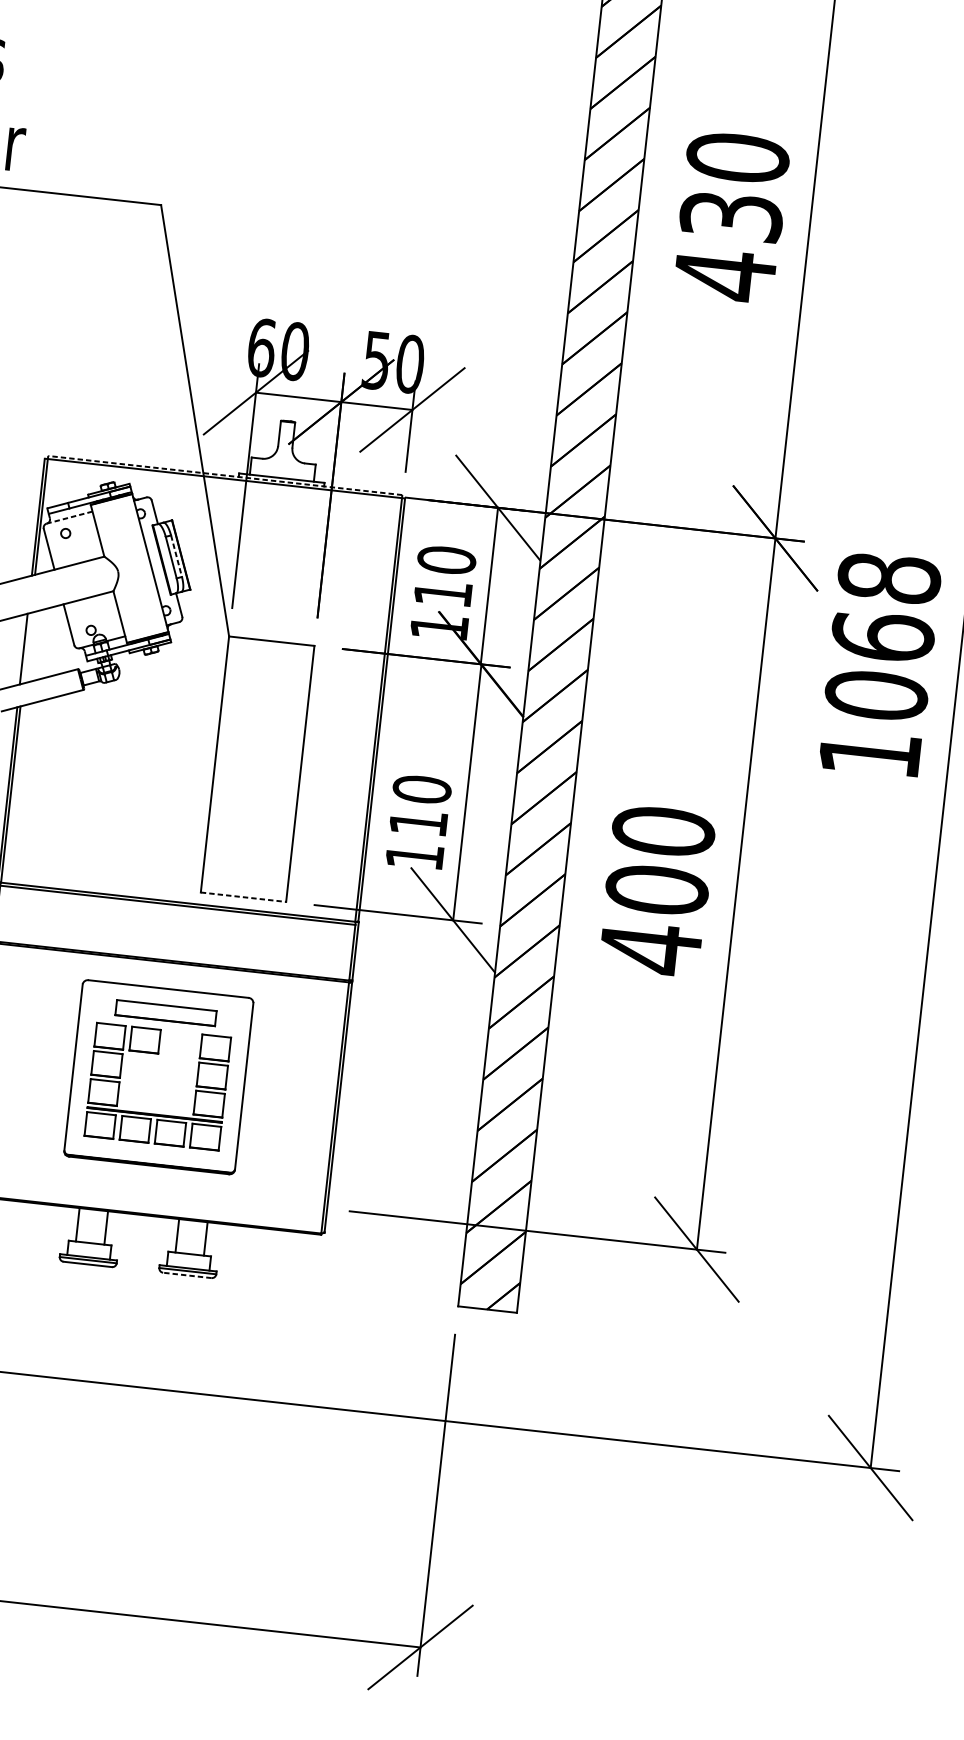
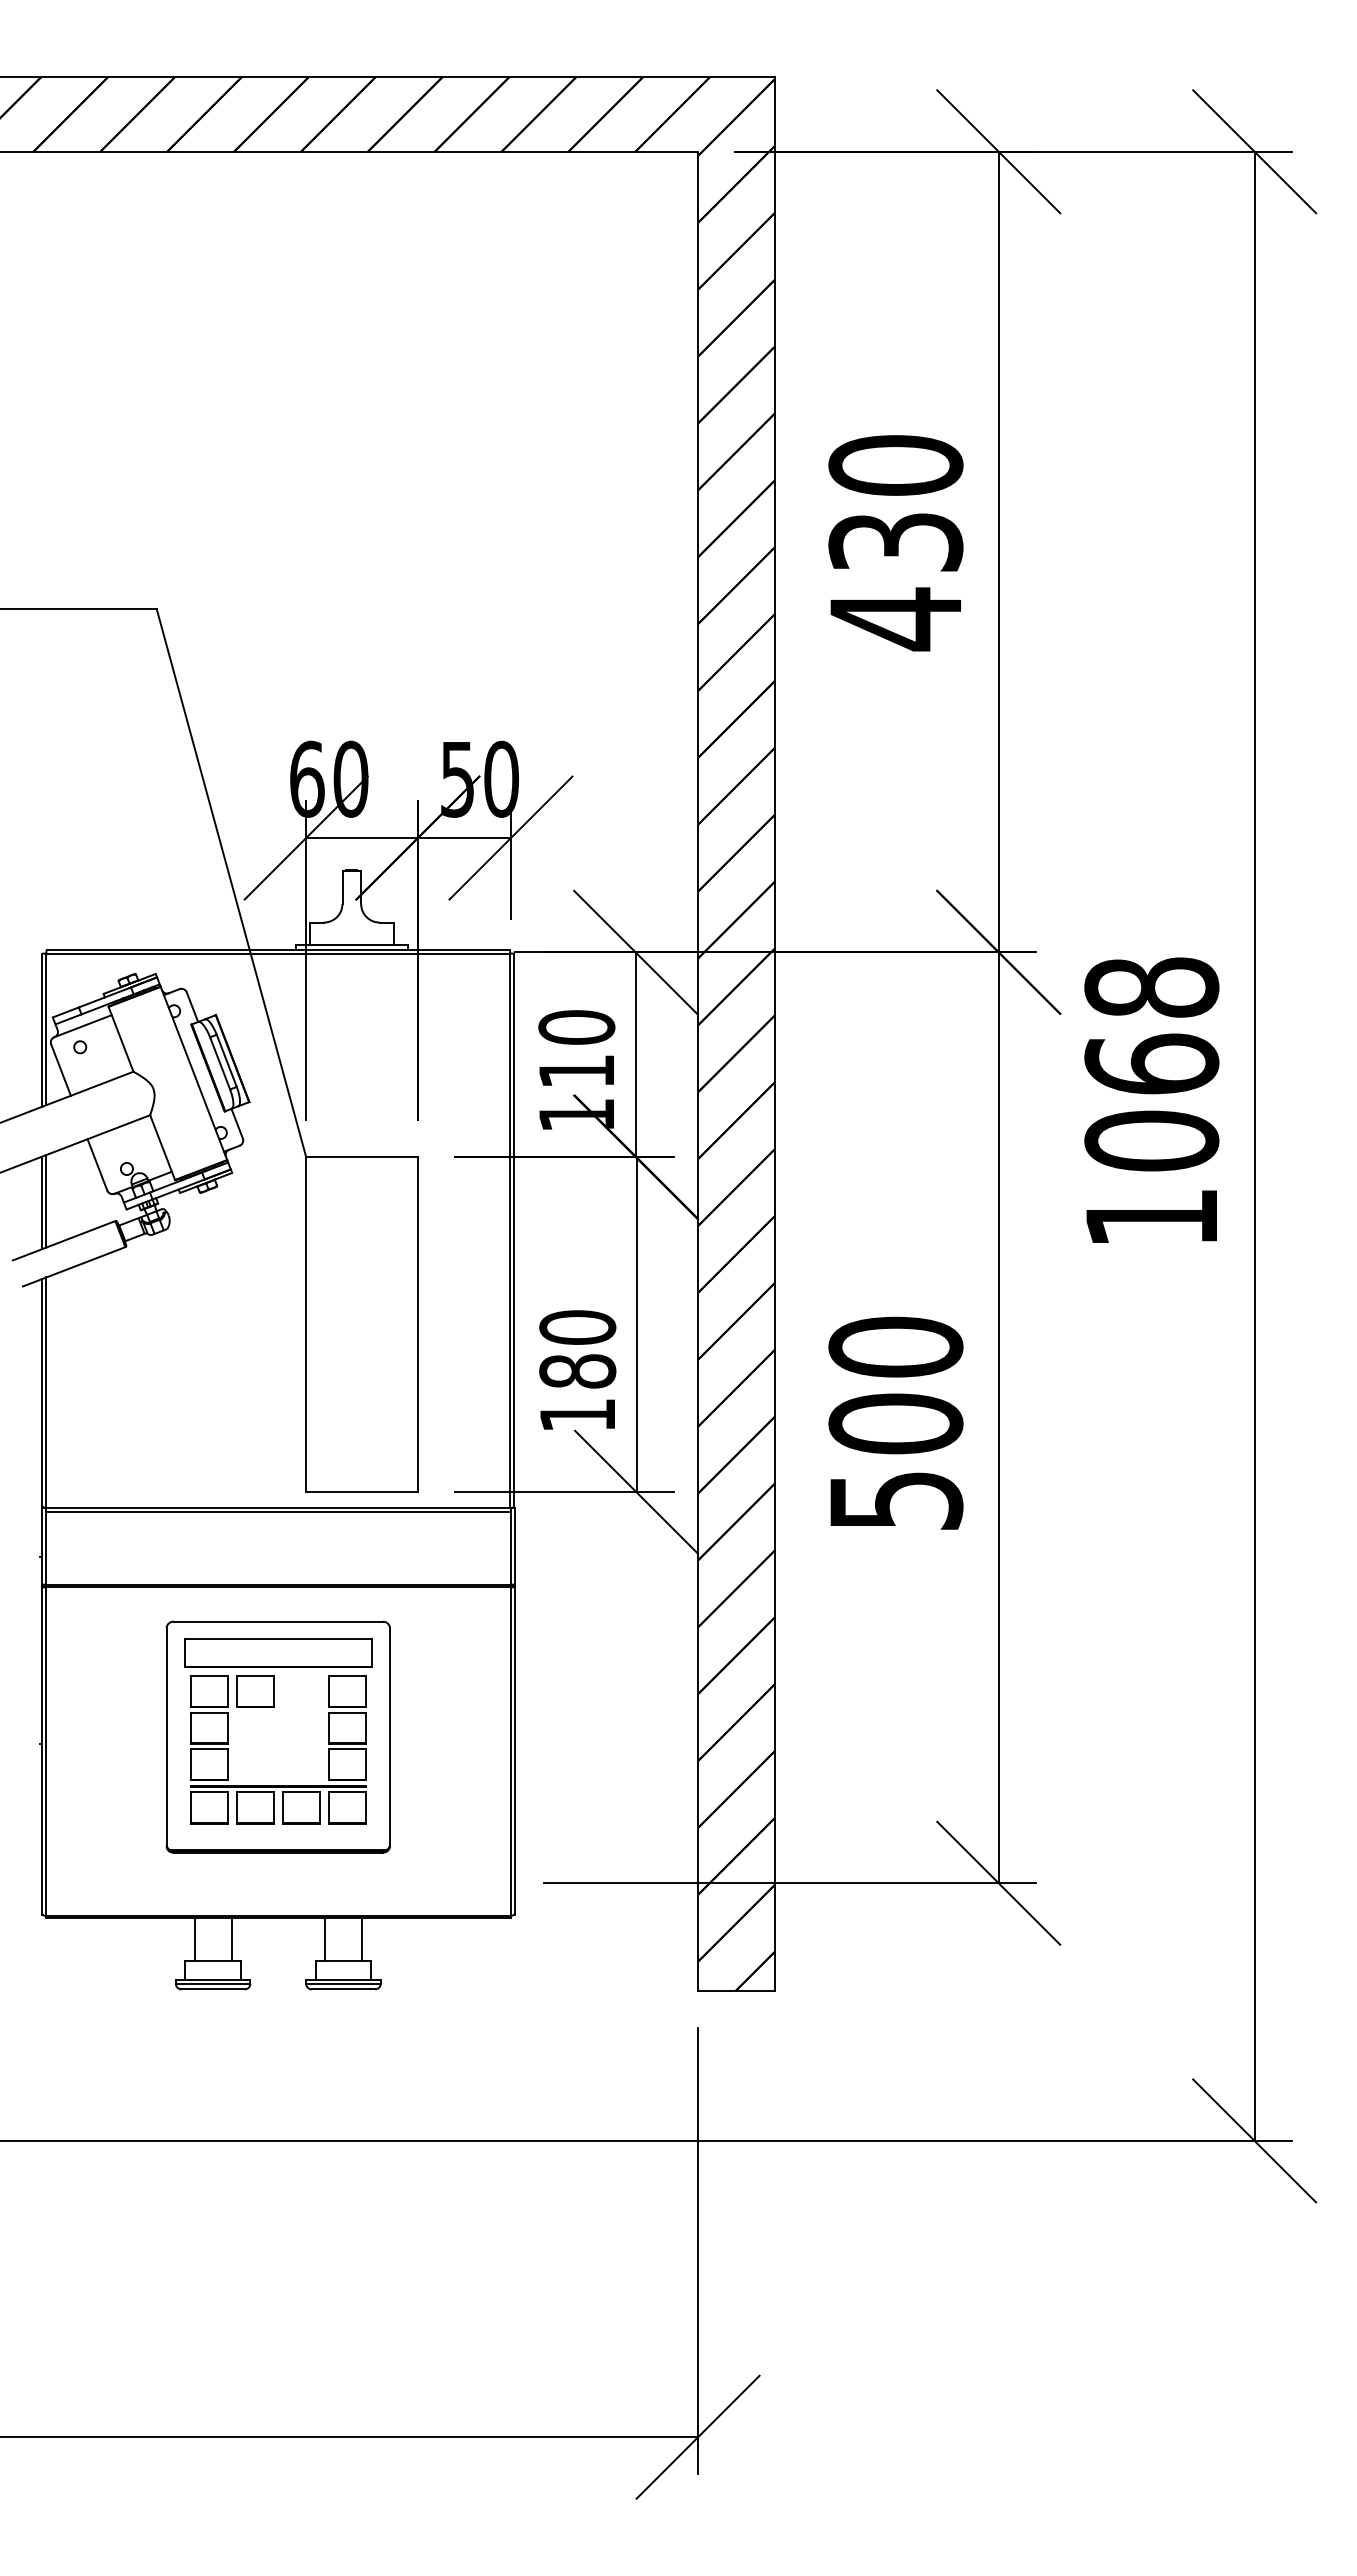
line: (225, 475) -> (278, 949), dashed -> solid
line: (69, 517) -> (83, 1026), dashed -> solid
line: (176, 555) -> (226, 1060), dashed -> solid
line: (26, 648) -> (46, 1201), added
text: (418, 823) -> (577, 1371), 110 -> 180
line: (243, 897) -> (362, 1492), dashed -> solid
text: (651, 949) -> (896, 1501), 400 -> 500
part: (166, 1012) -> (278, 1652), size x1.43
line: (187, 1275) -> (343, 1989), dashed -> solid

